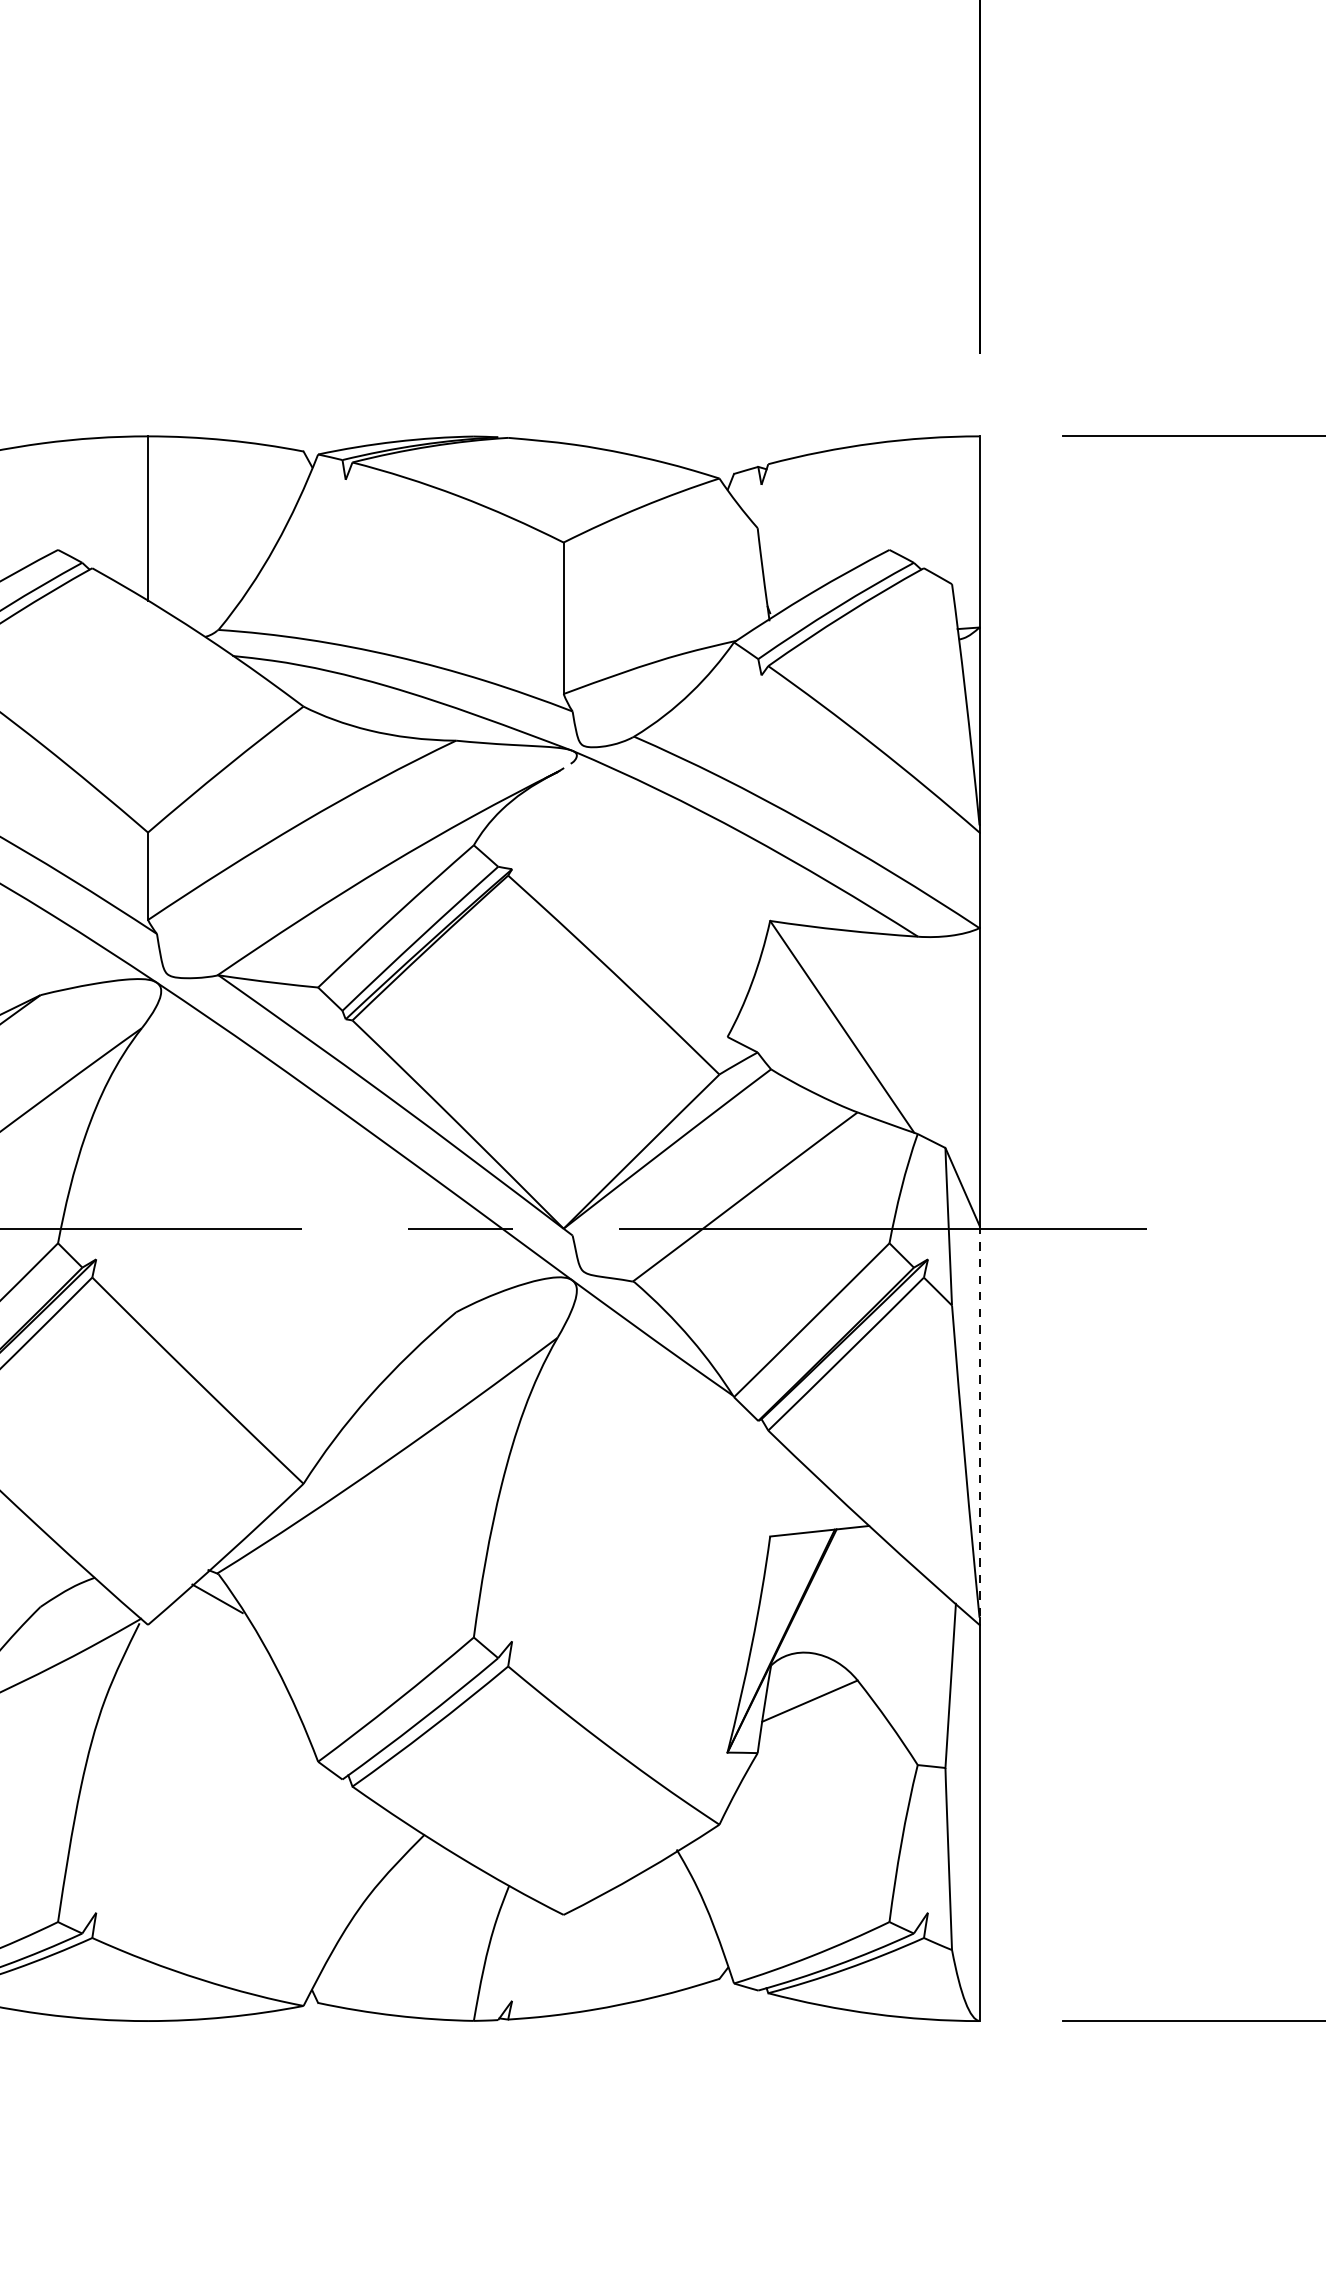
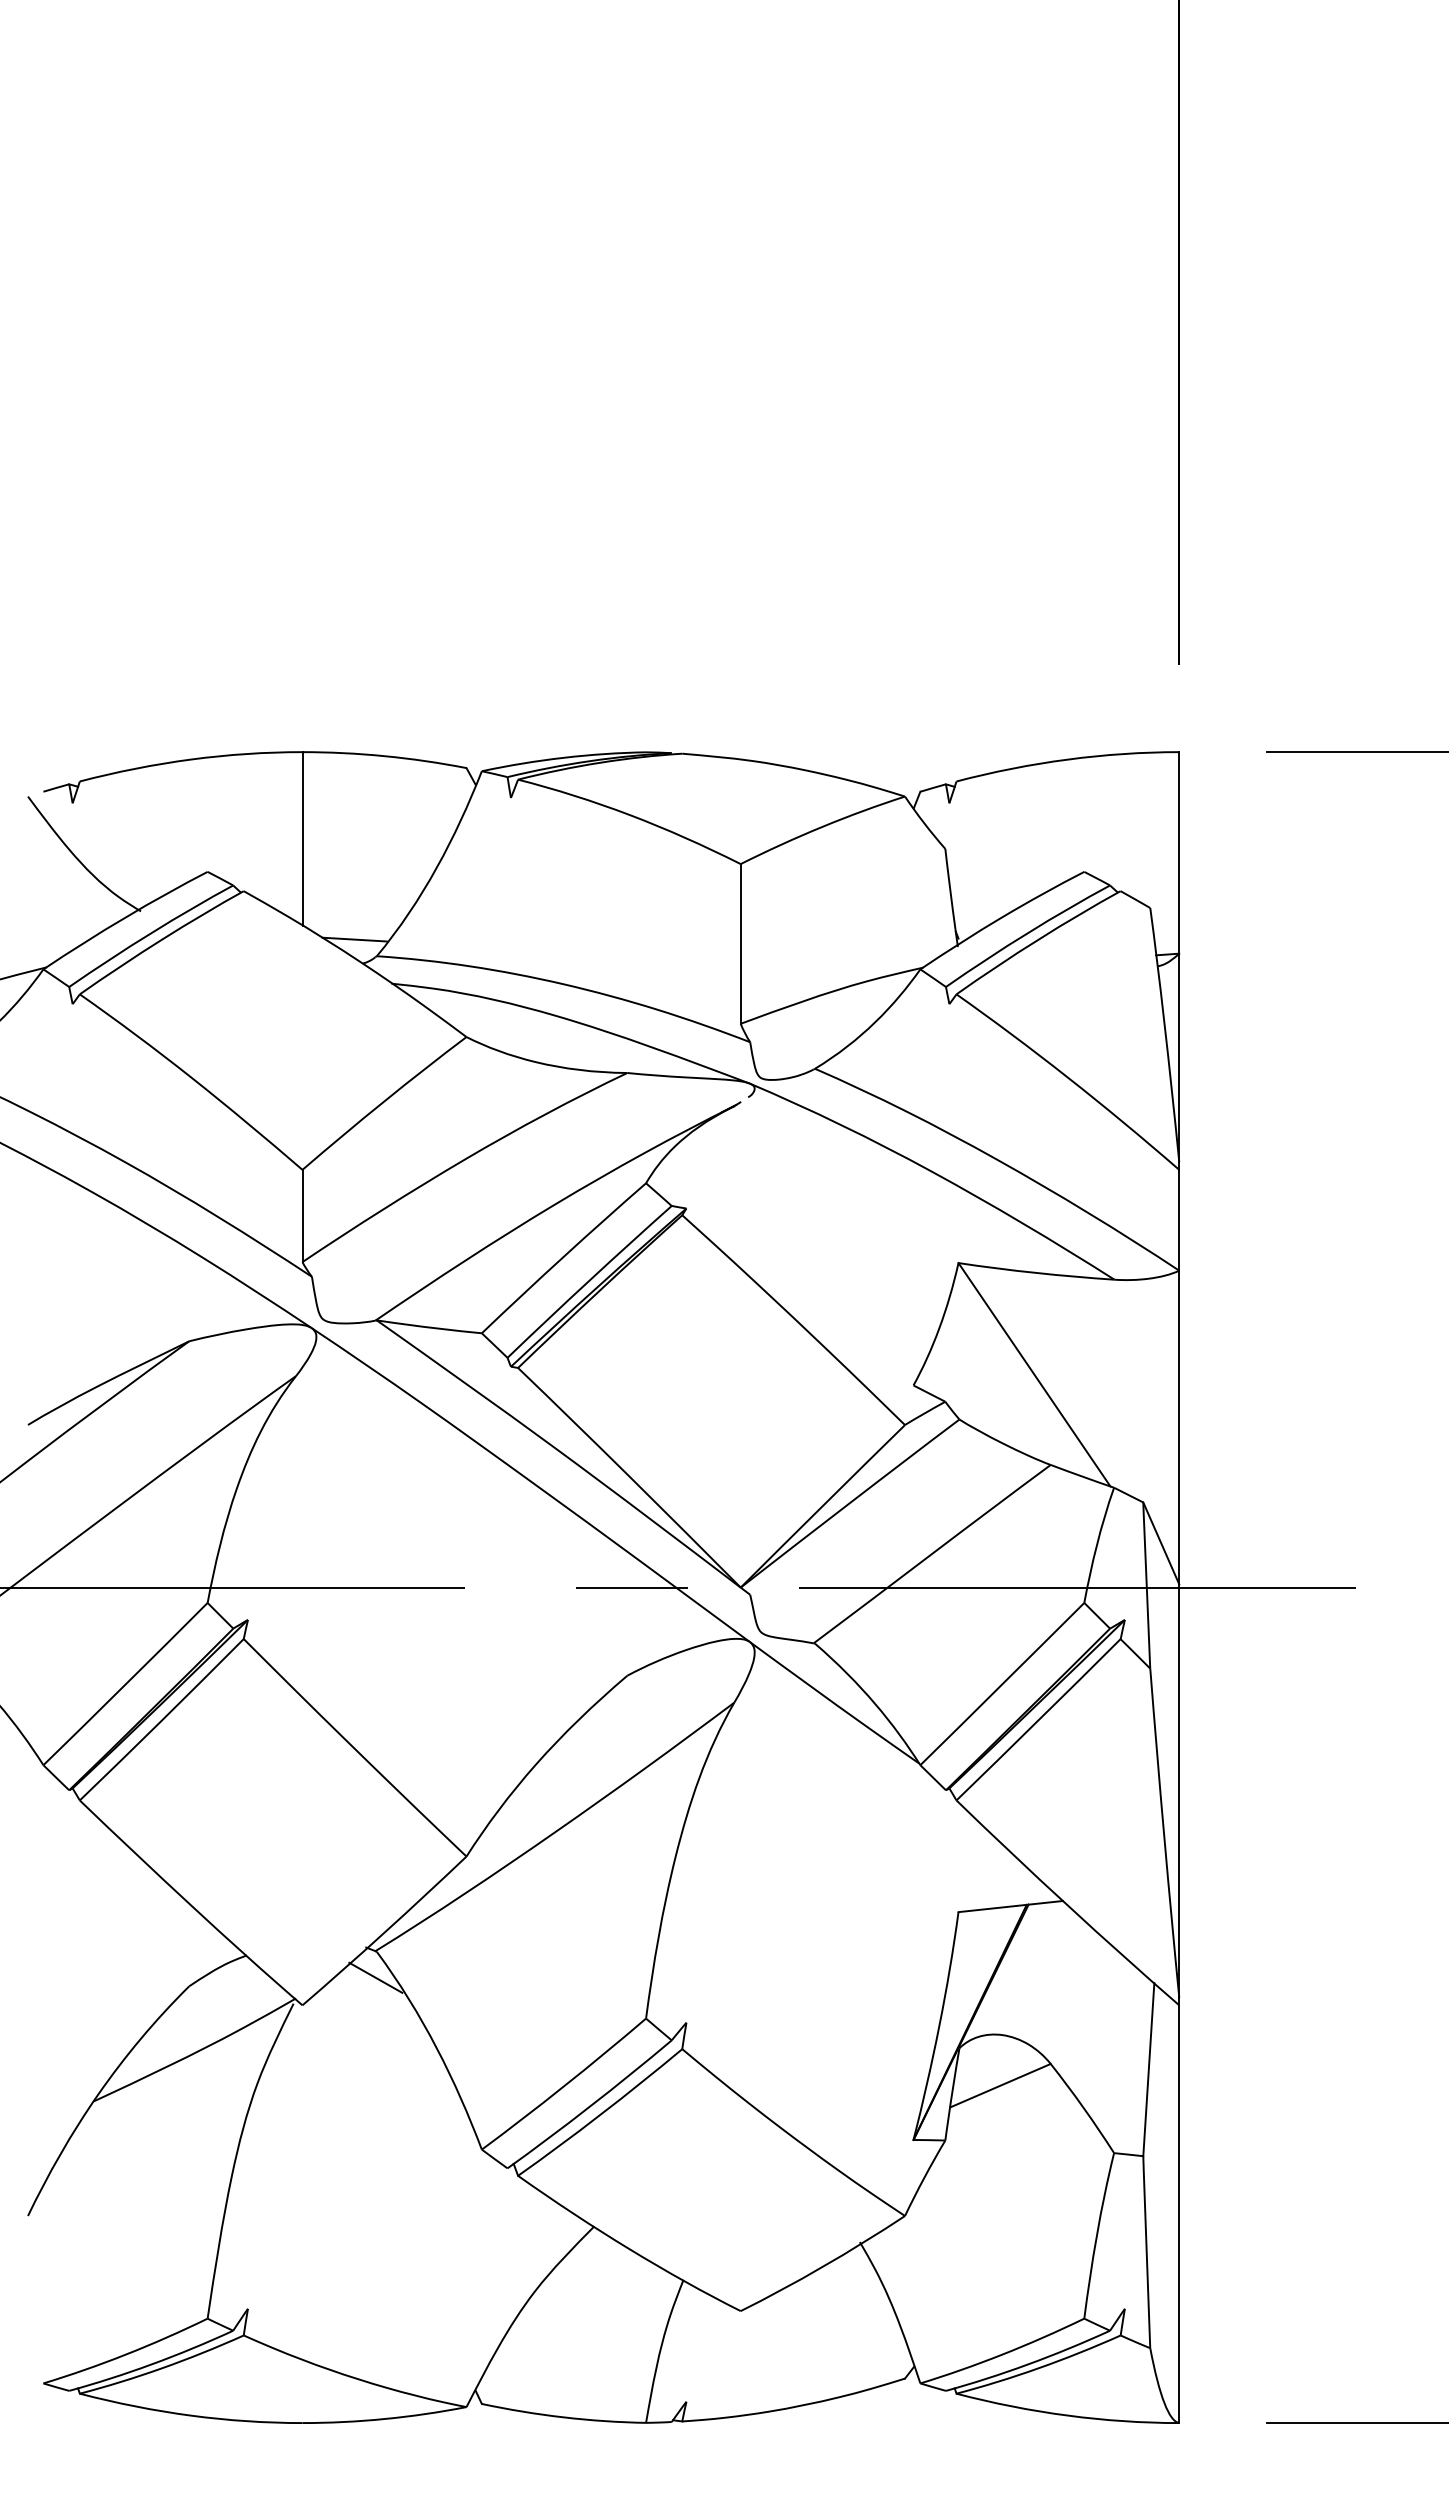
line: (197, 614) -> (354, 939), added
line: (979, 1422) -> (1179, 1791), dashed -> solid

